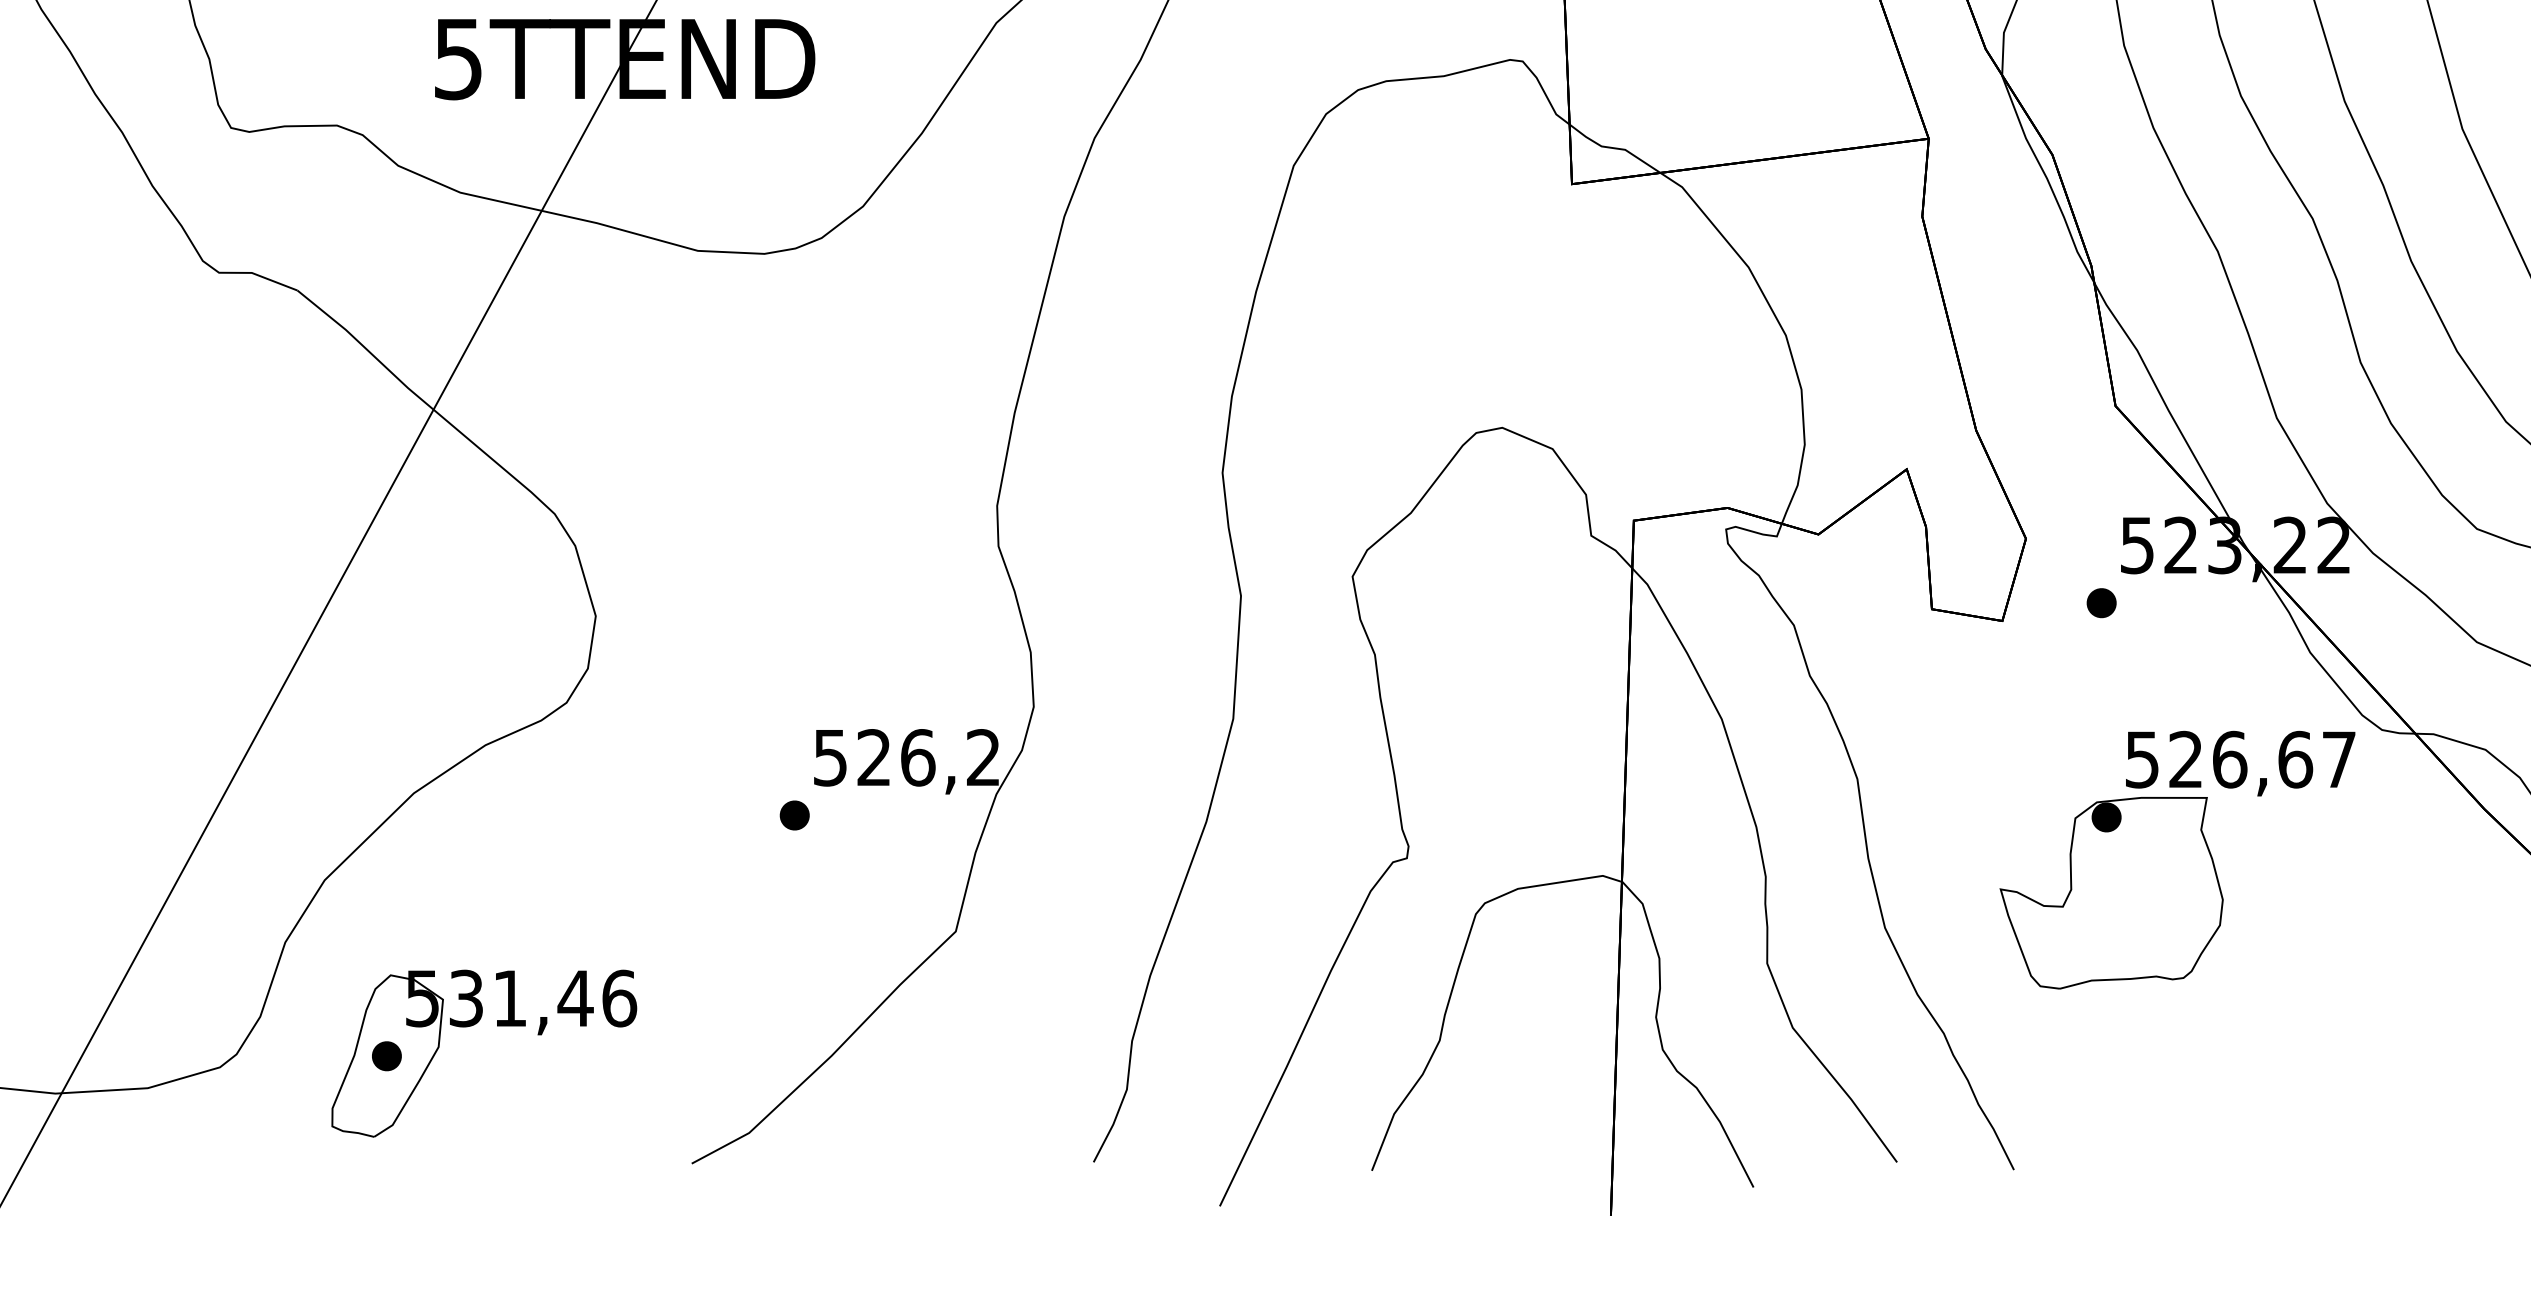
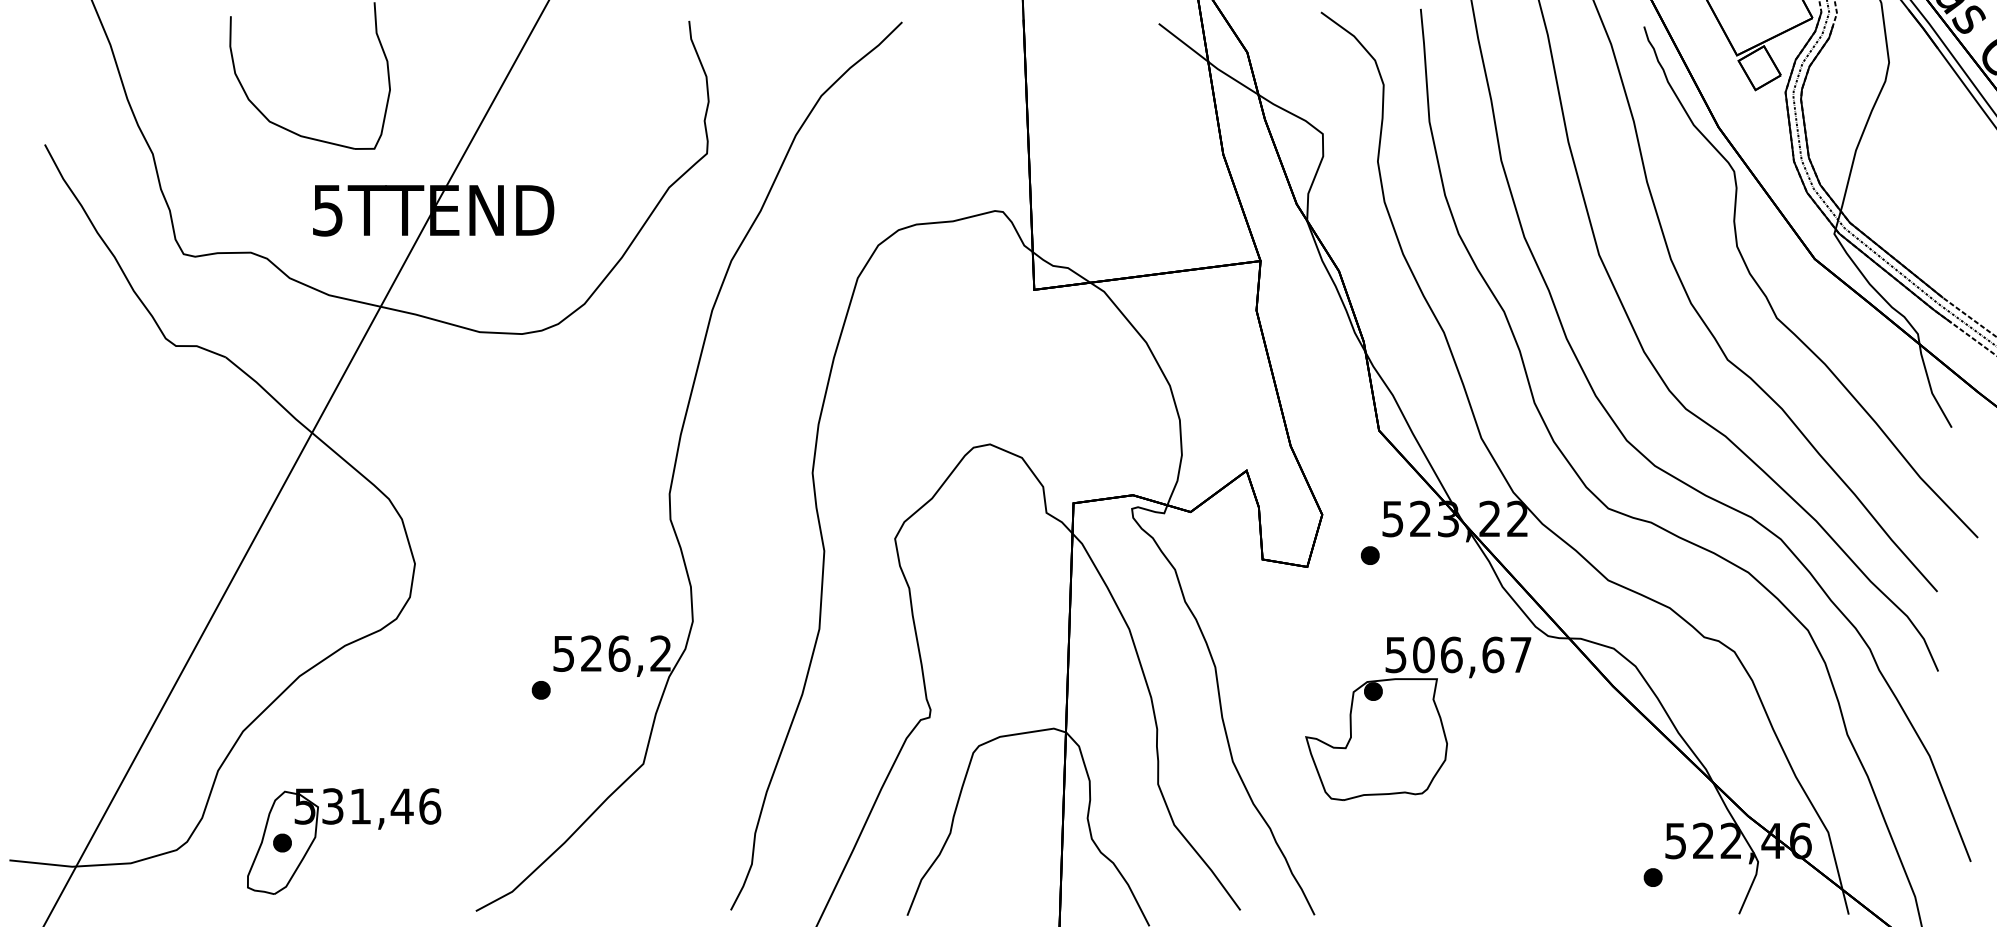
text: (2185, 759) -> (1423, 654), 526,67 -> 506,67

